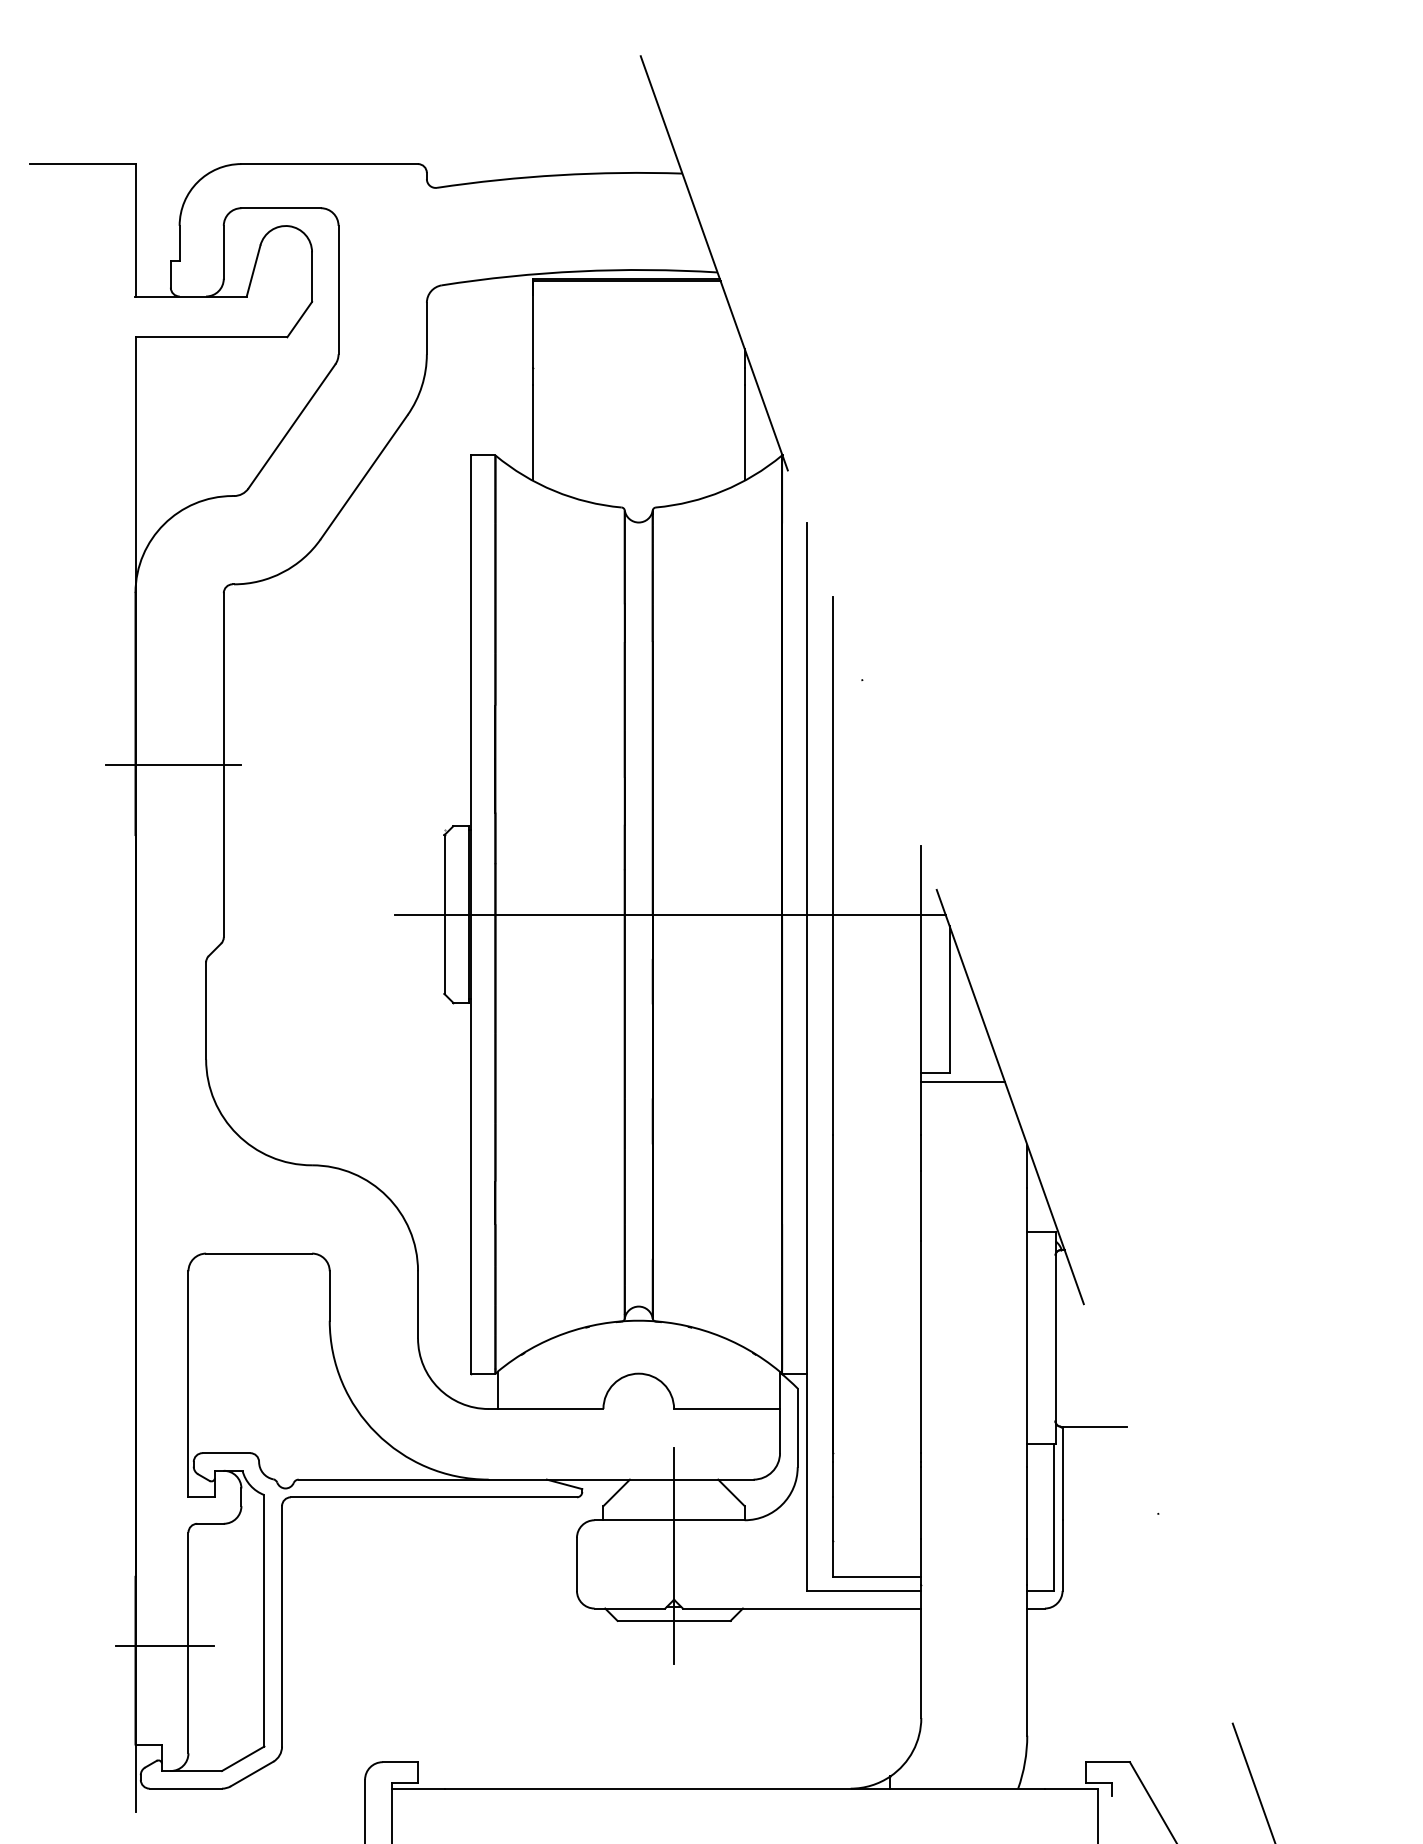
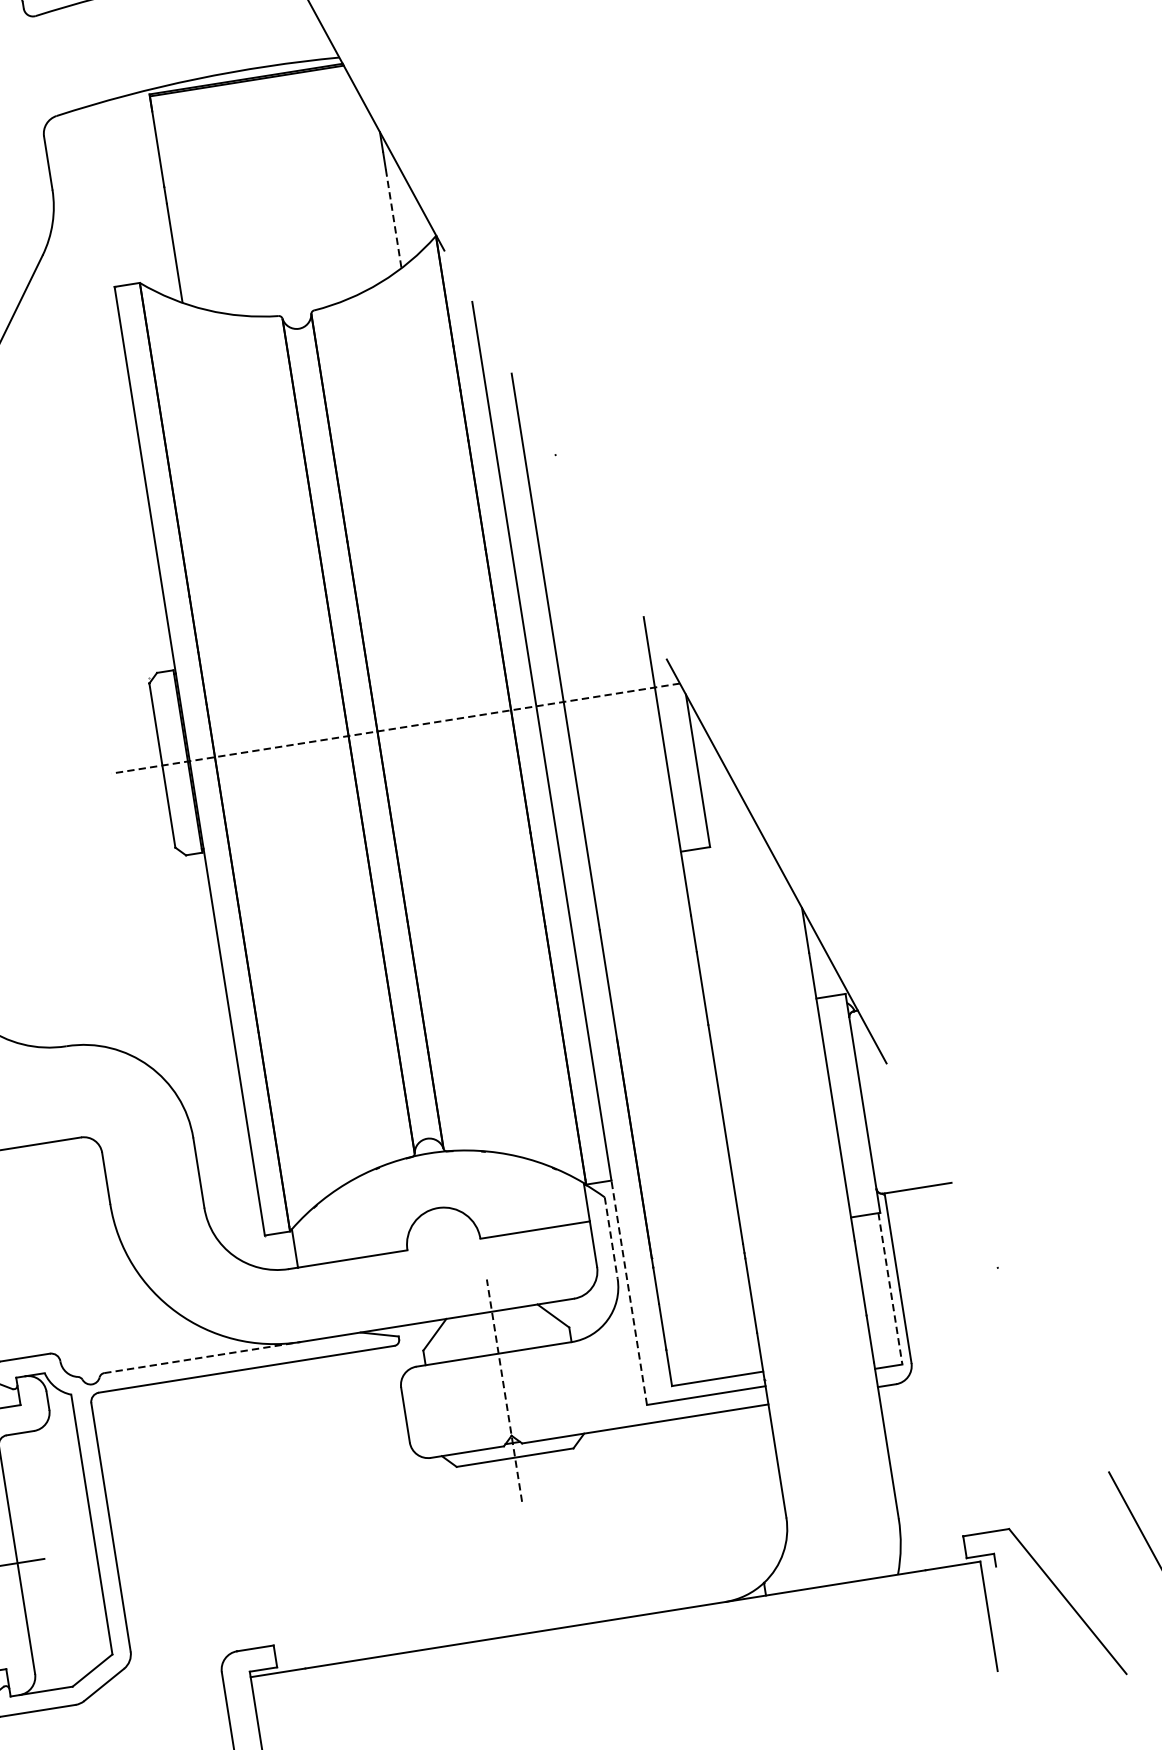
line: (744, 432) -> (393, 218), solid -> dashed
line: (670, 914) -> (395, 728), solid -> dashed
line: (963, 1082) -> (725, 854), removed
line: (797, 1428) -> (611, 1238), solid -> dashed
line: (393, 1479) -> (202, 1357), solid -> dashed
line: (806, 1482) -> (629, 1293), solid -> dashed
line: (1053, 1518) -> (890, 1289), solid -> dashed
line: (674, 1556) -> (504, 1391), solid -> dashed

